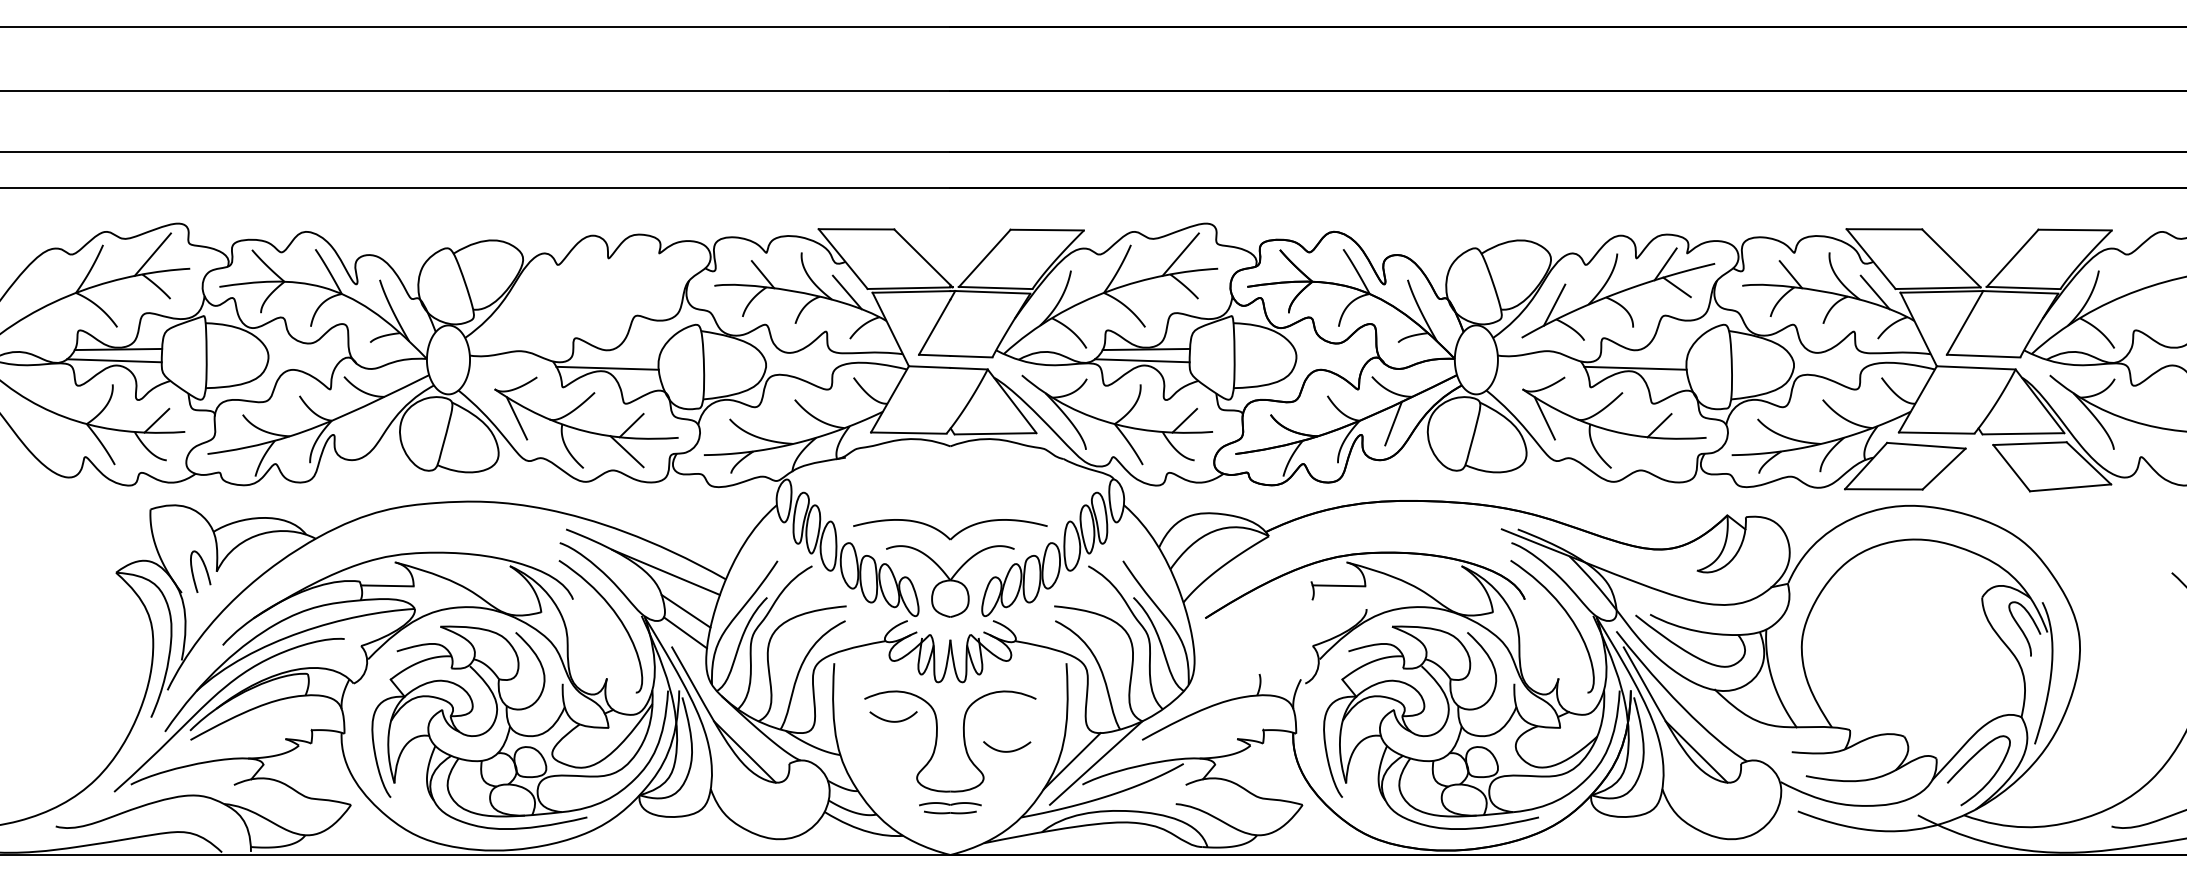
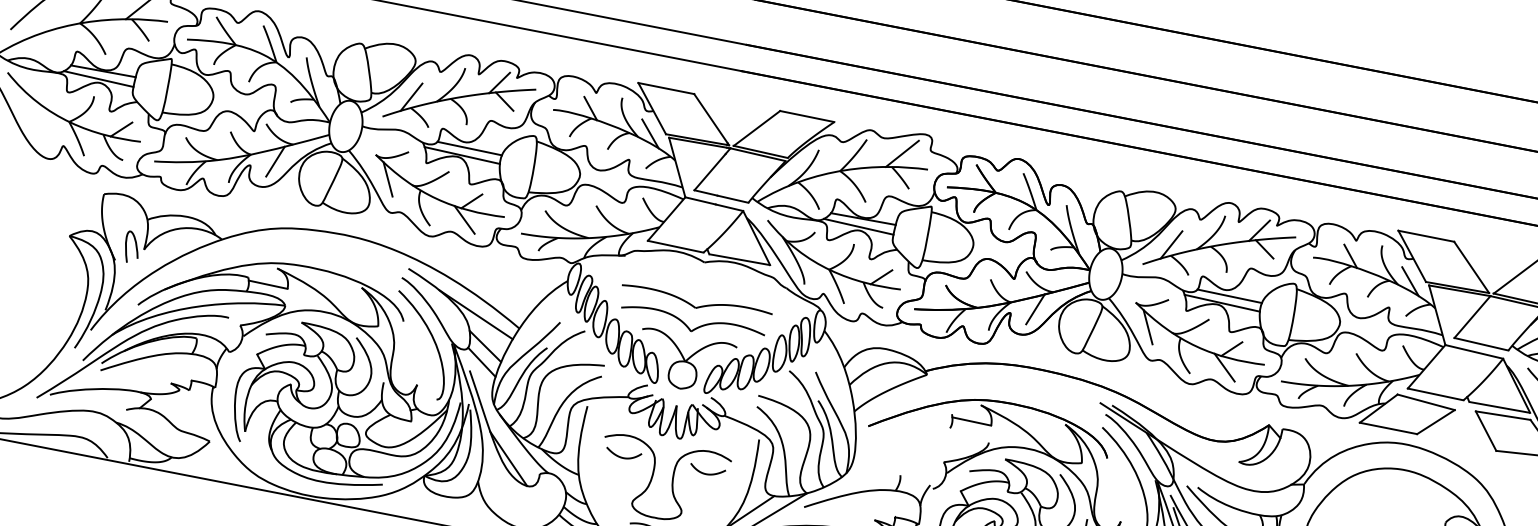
part: (590, 293) -> (460, 97), added
line: (615, 357) -> (469, 148), added
line: (1643, 357) -> (1229, 296), added
line: (365, 423) -> (275, 161), added
line: (1654, 451) -> (1224, 367), added
part: (950, 500) -> (696, 302), added
curve: (1007, 750) -> (707, 473), moved

